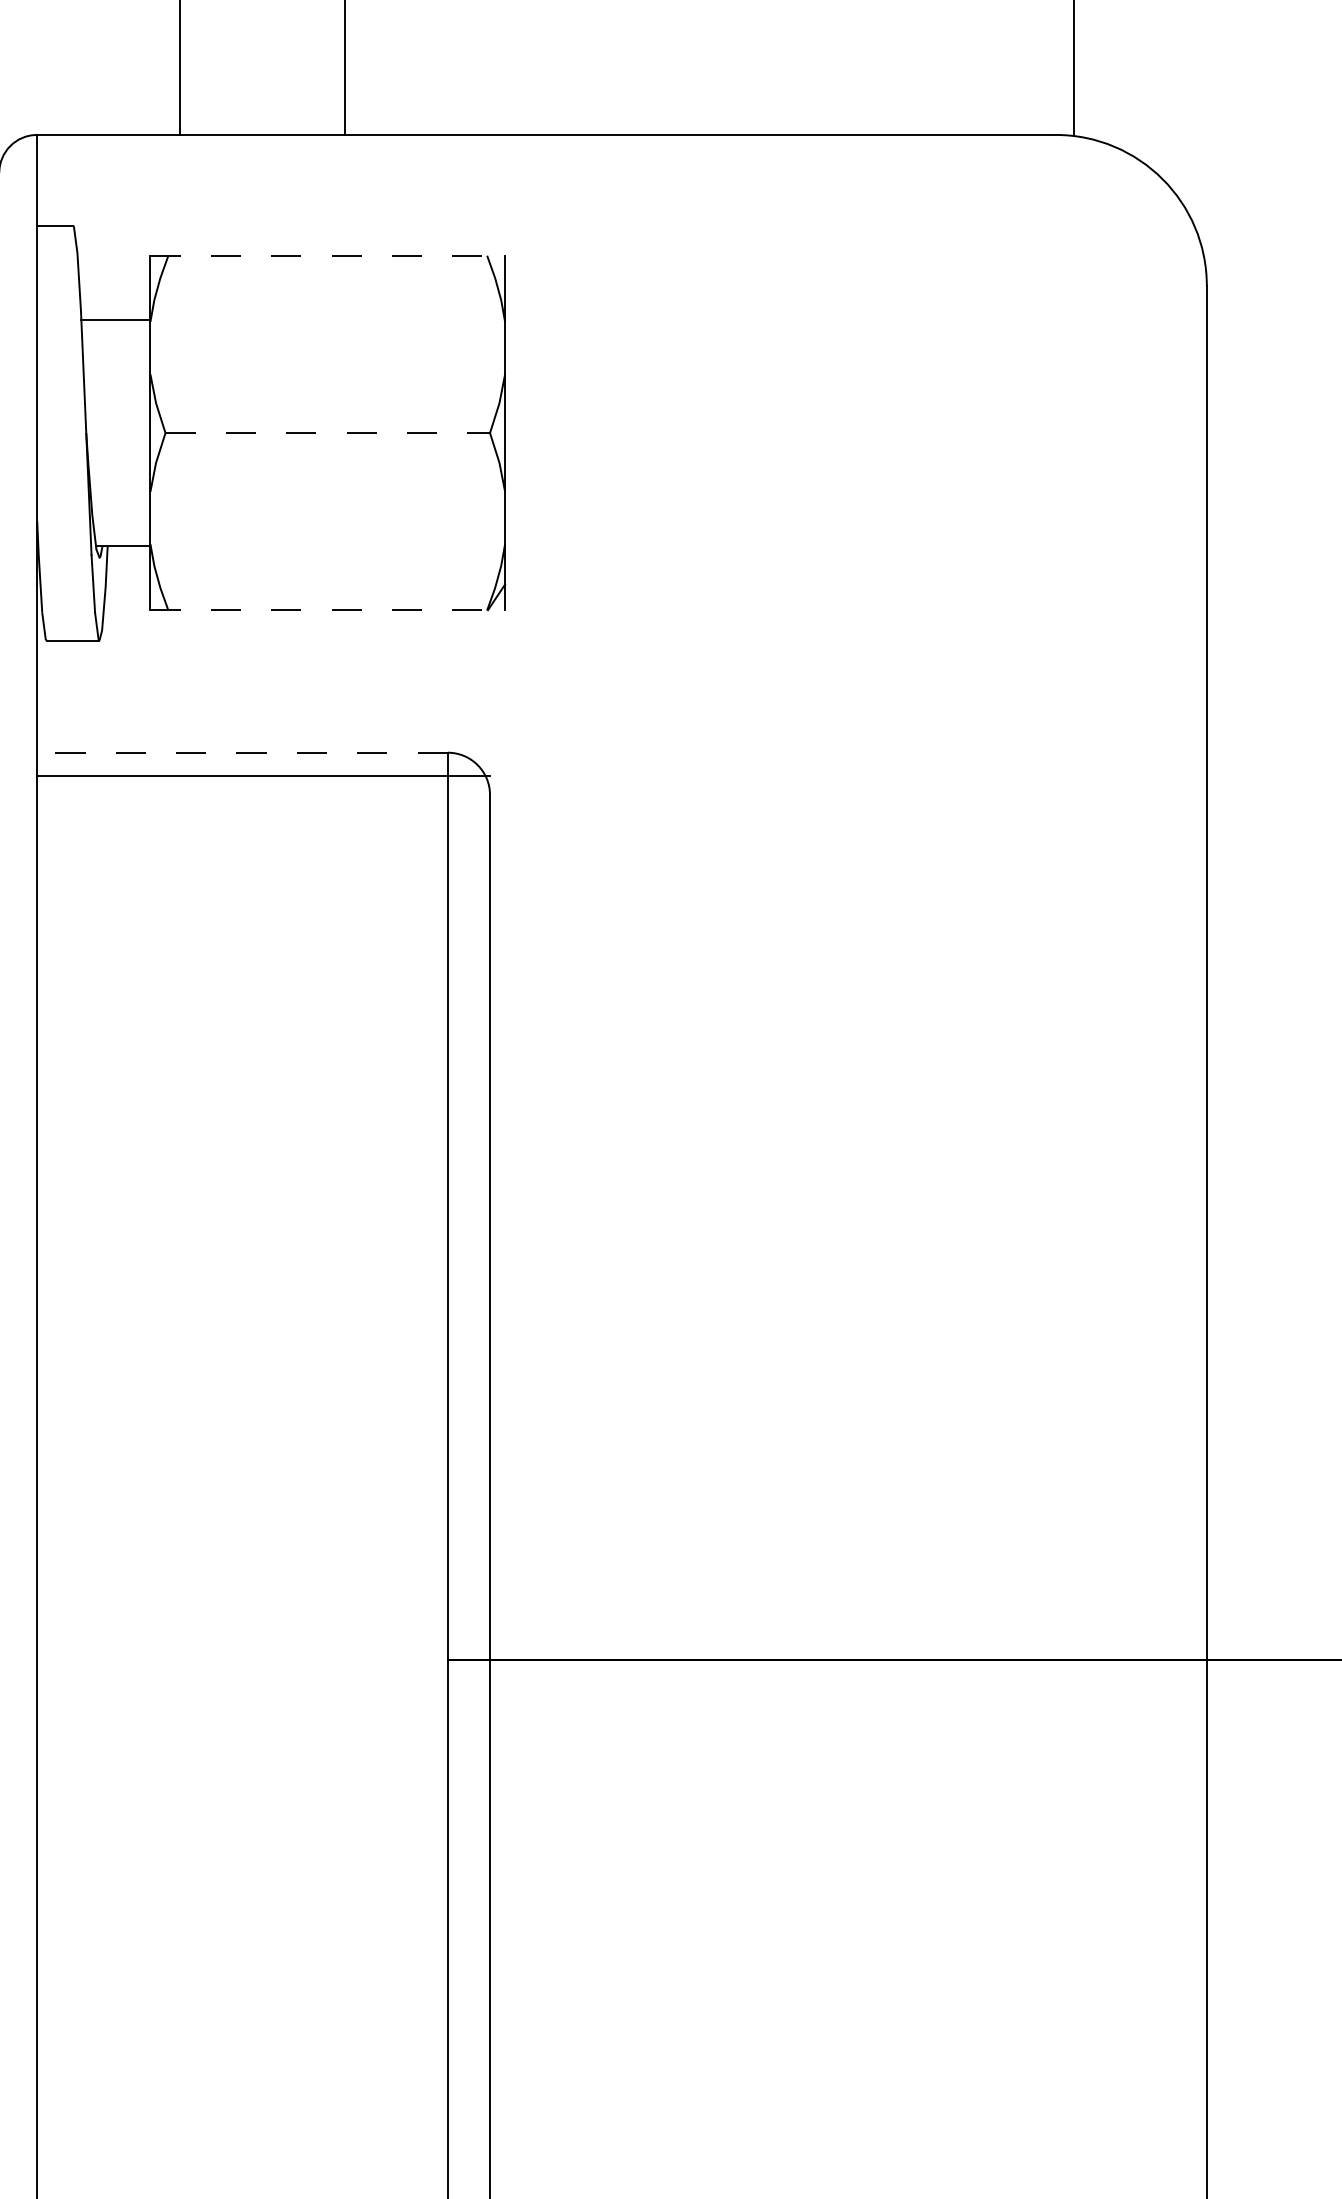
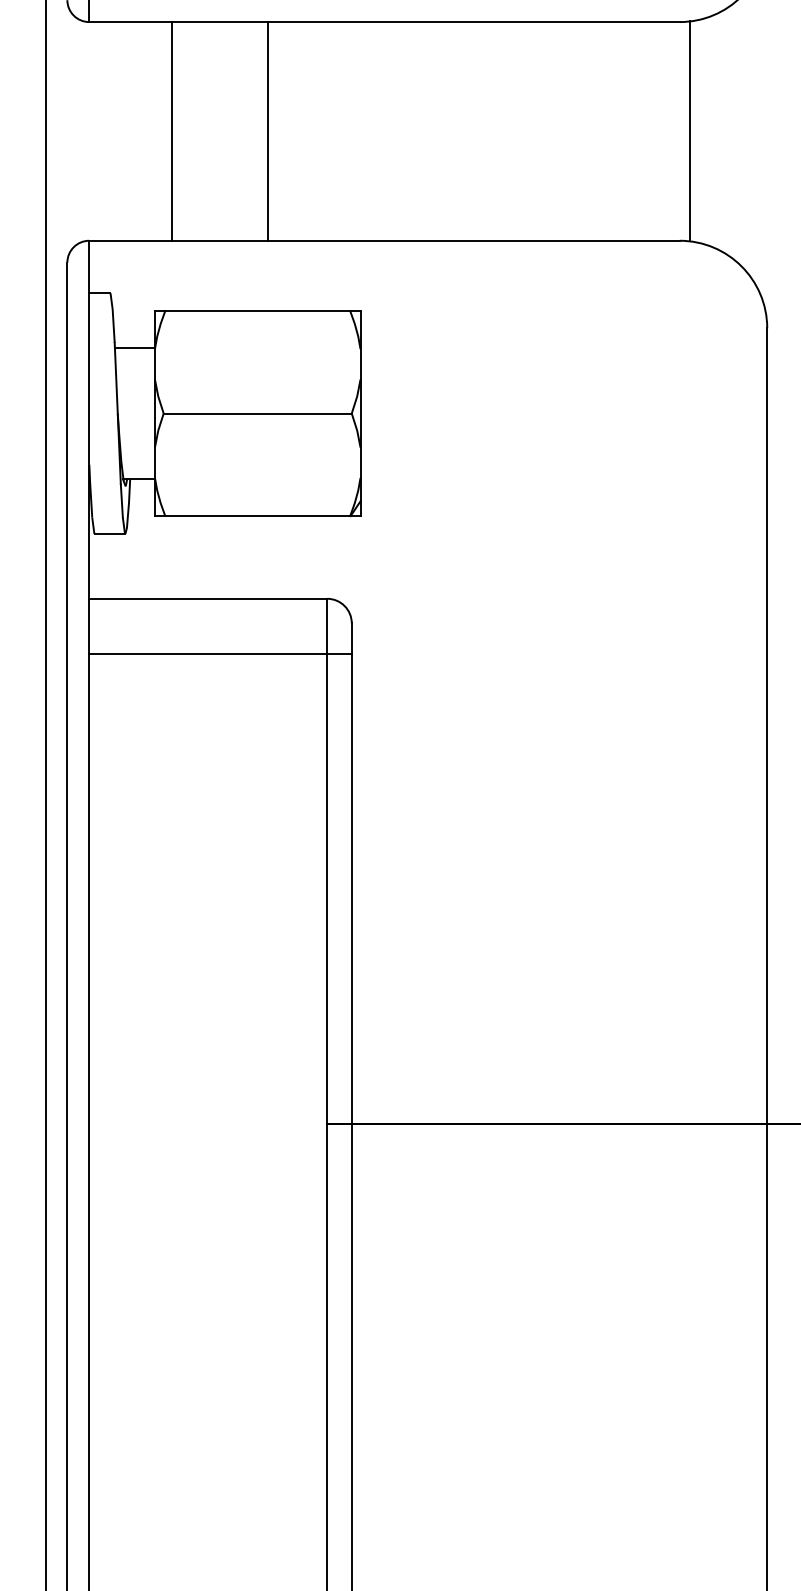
line: (327, 255) -> (257, 310), dashed -> solid
line: (329, 432) -> (258, 413), dashed -> solid
line: (327, 610) -> (257, 516), dashed -> solid
line: (242, 752) -> (208, 598), dashed -> solid
line: (263, 776) -> (220, 654), moved

